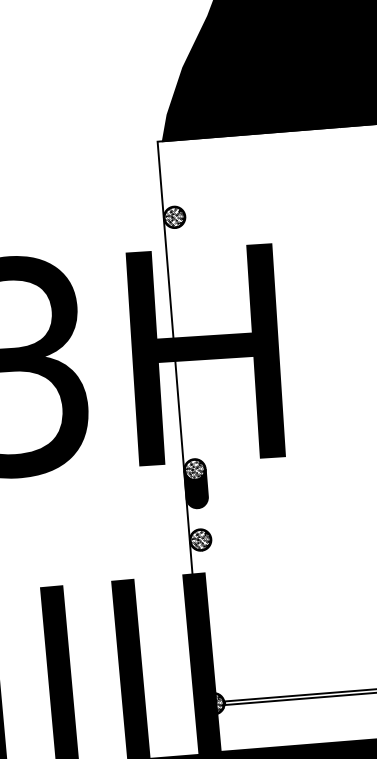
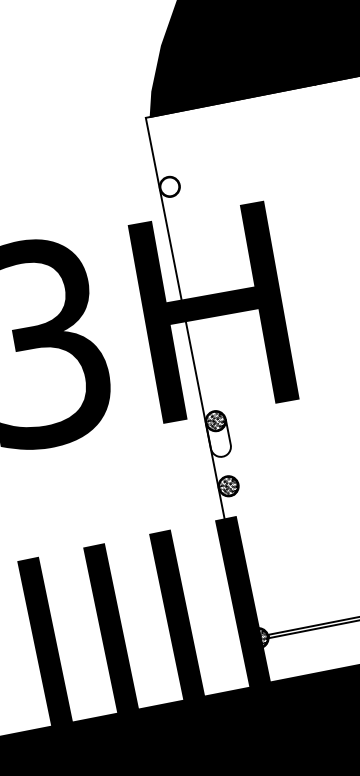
hatch: (174, 216) -> (169, 186), removed
fill: (194, 487) -> (217, 437), removed

